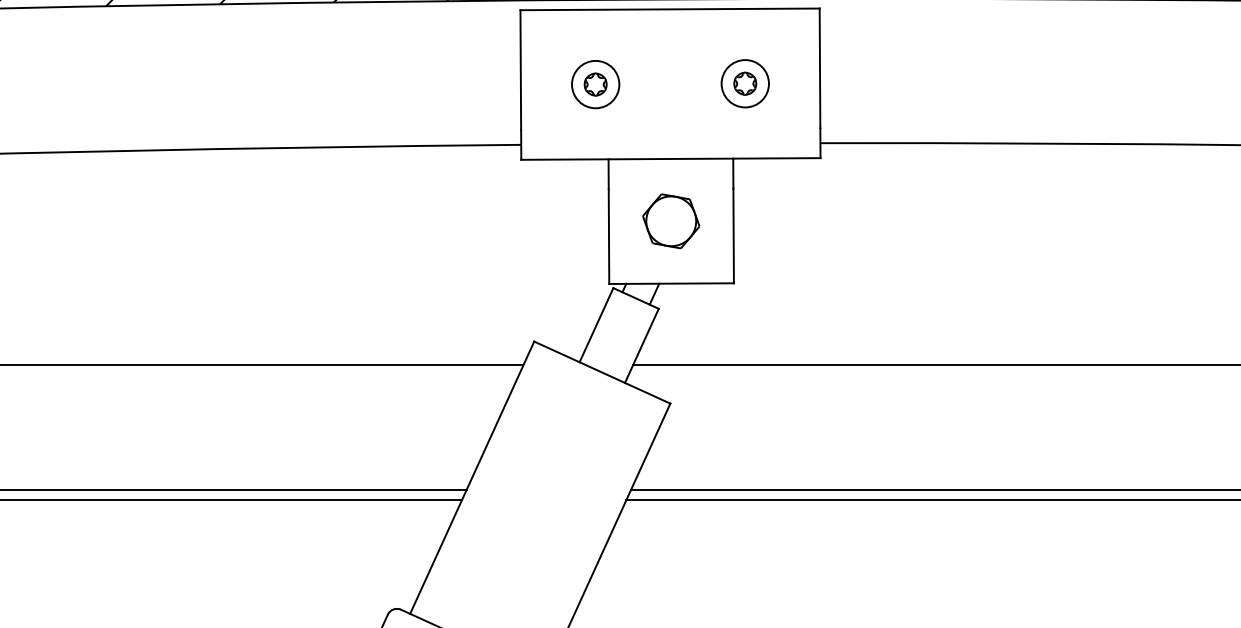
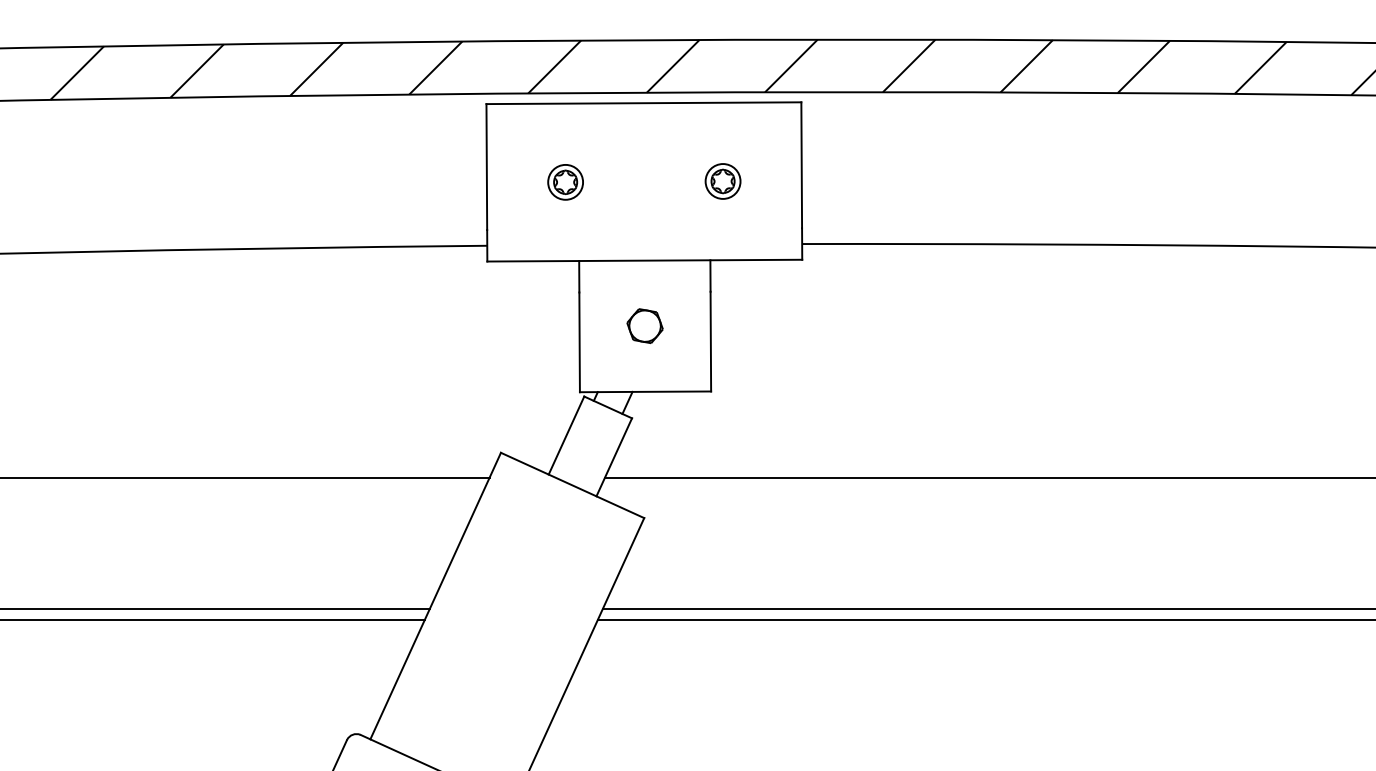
circle: (745, 83) -> (723, 181), size x0.7
circle: (595, 84) -> (565, 182), size x0.7
part: (670, 220) -> (644, 325), size x0.6

